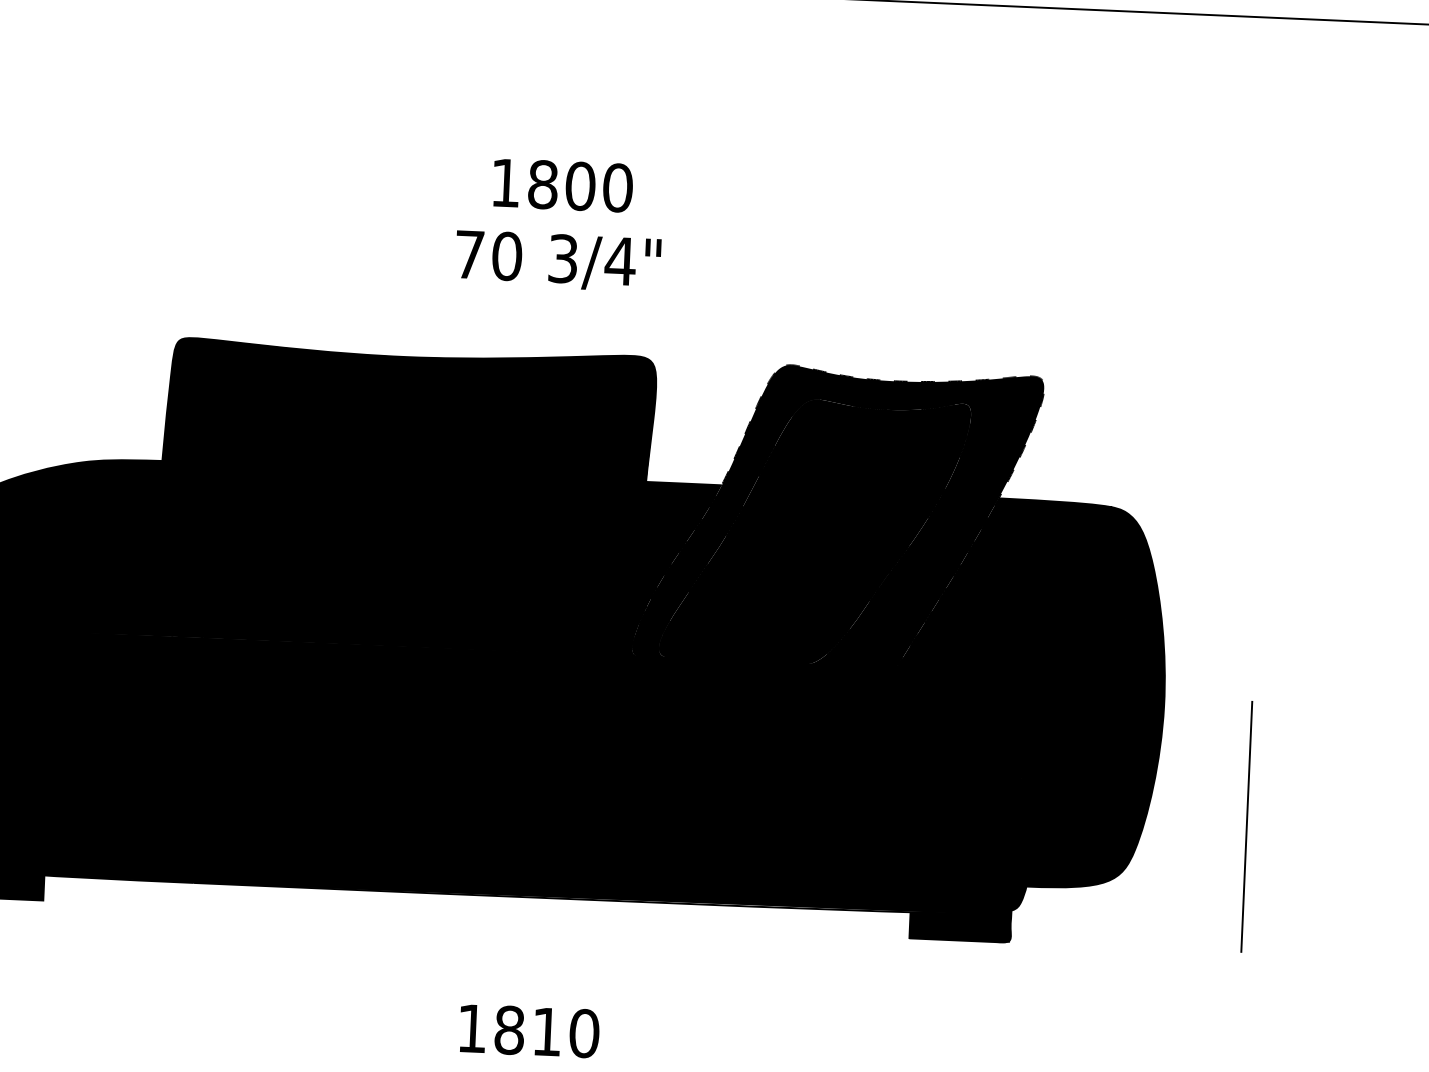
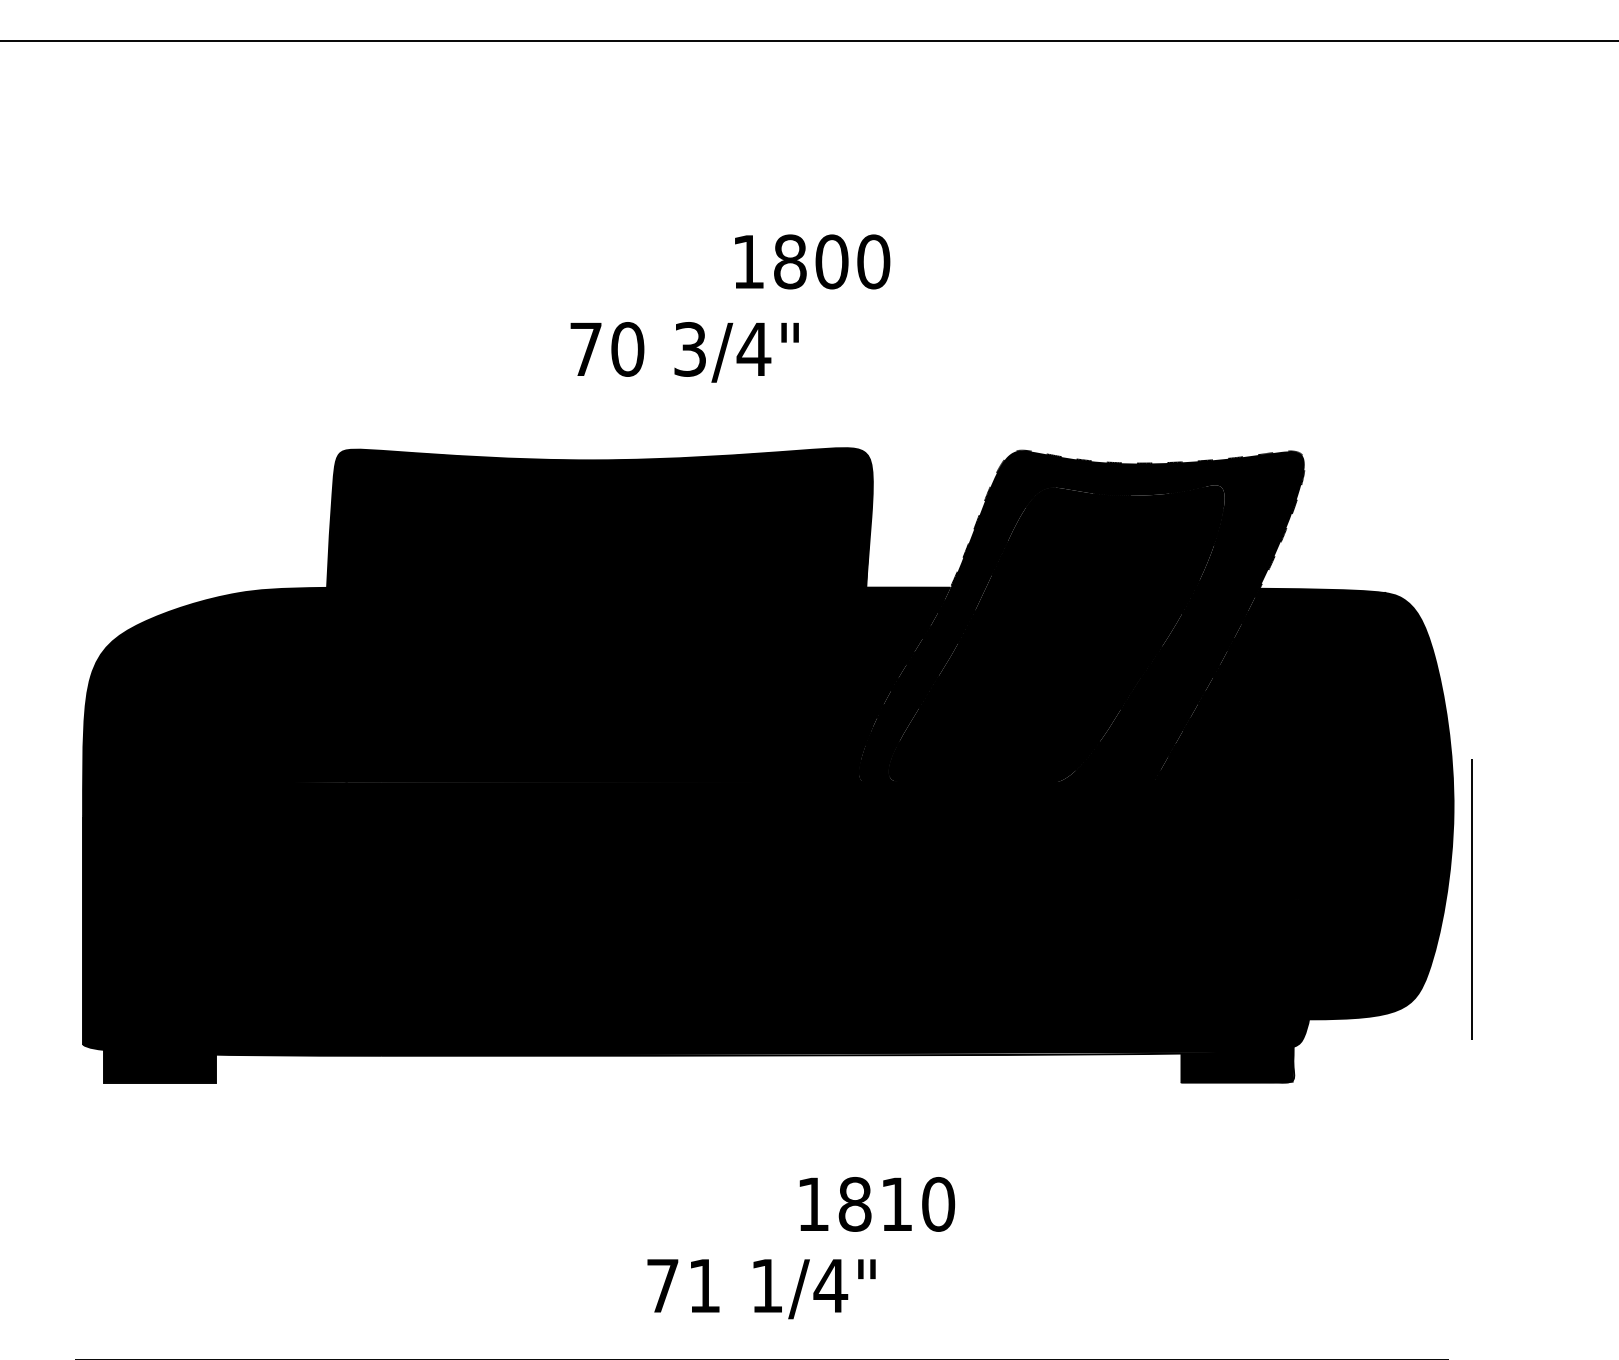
text: (563, 185) -> (812, 261), moved
text: (557, 261) -> (684, 352), moved
line: (1245, 827) -> (1471, 899), moved
text: (529, 1031) -> (877, 1204), moved

